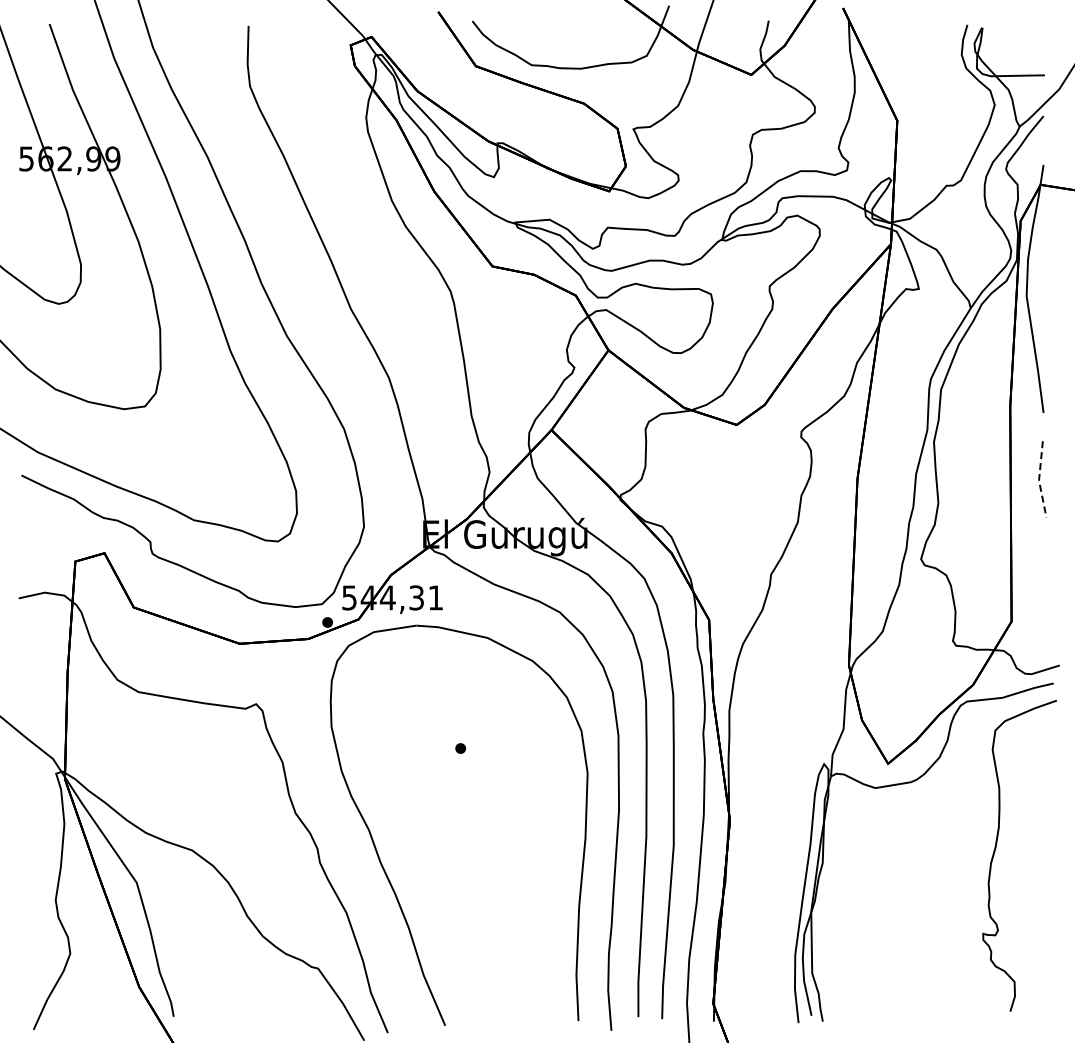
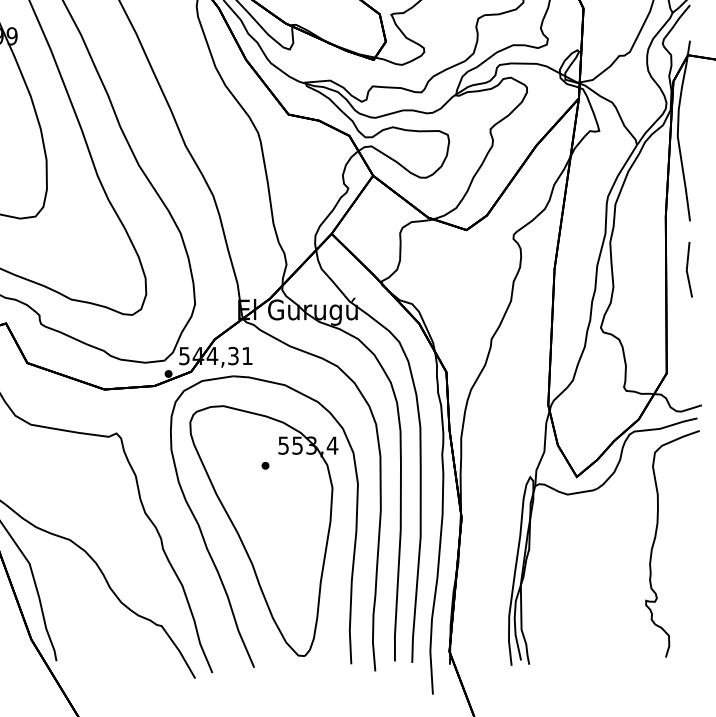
line: (1039, 480) -> (687, 270), dashed -> solid
part: (458, 837) -> (263, 530), added

